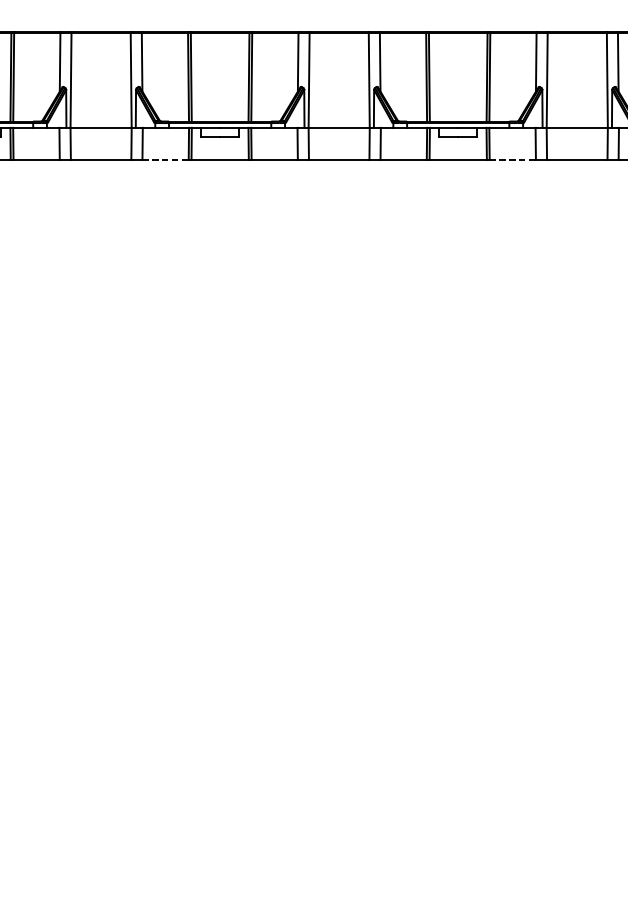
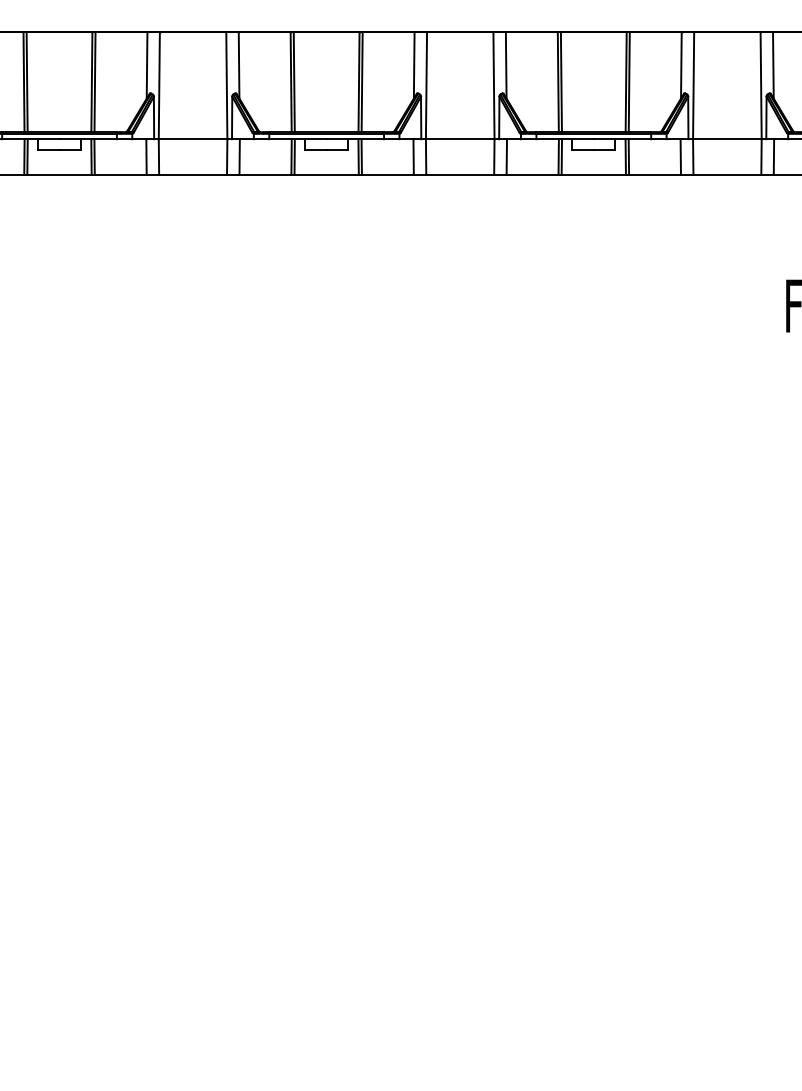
line: (165, 159) -> (265, 174), dashed -> solid
line: (513, 159) -> (655, 174), dashed -> solid

